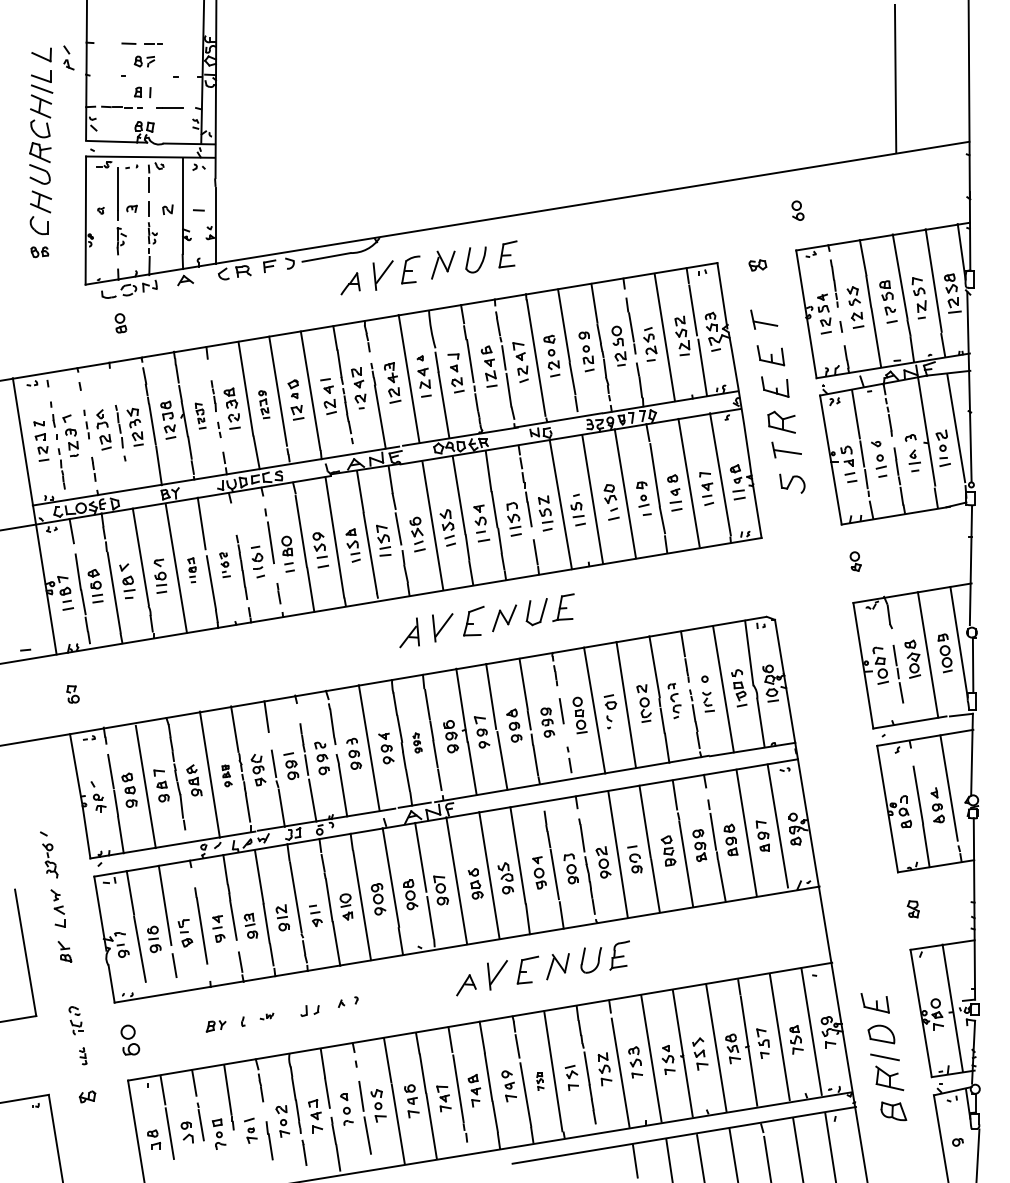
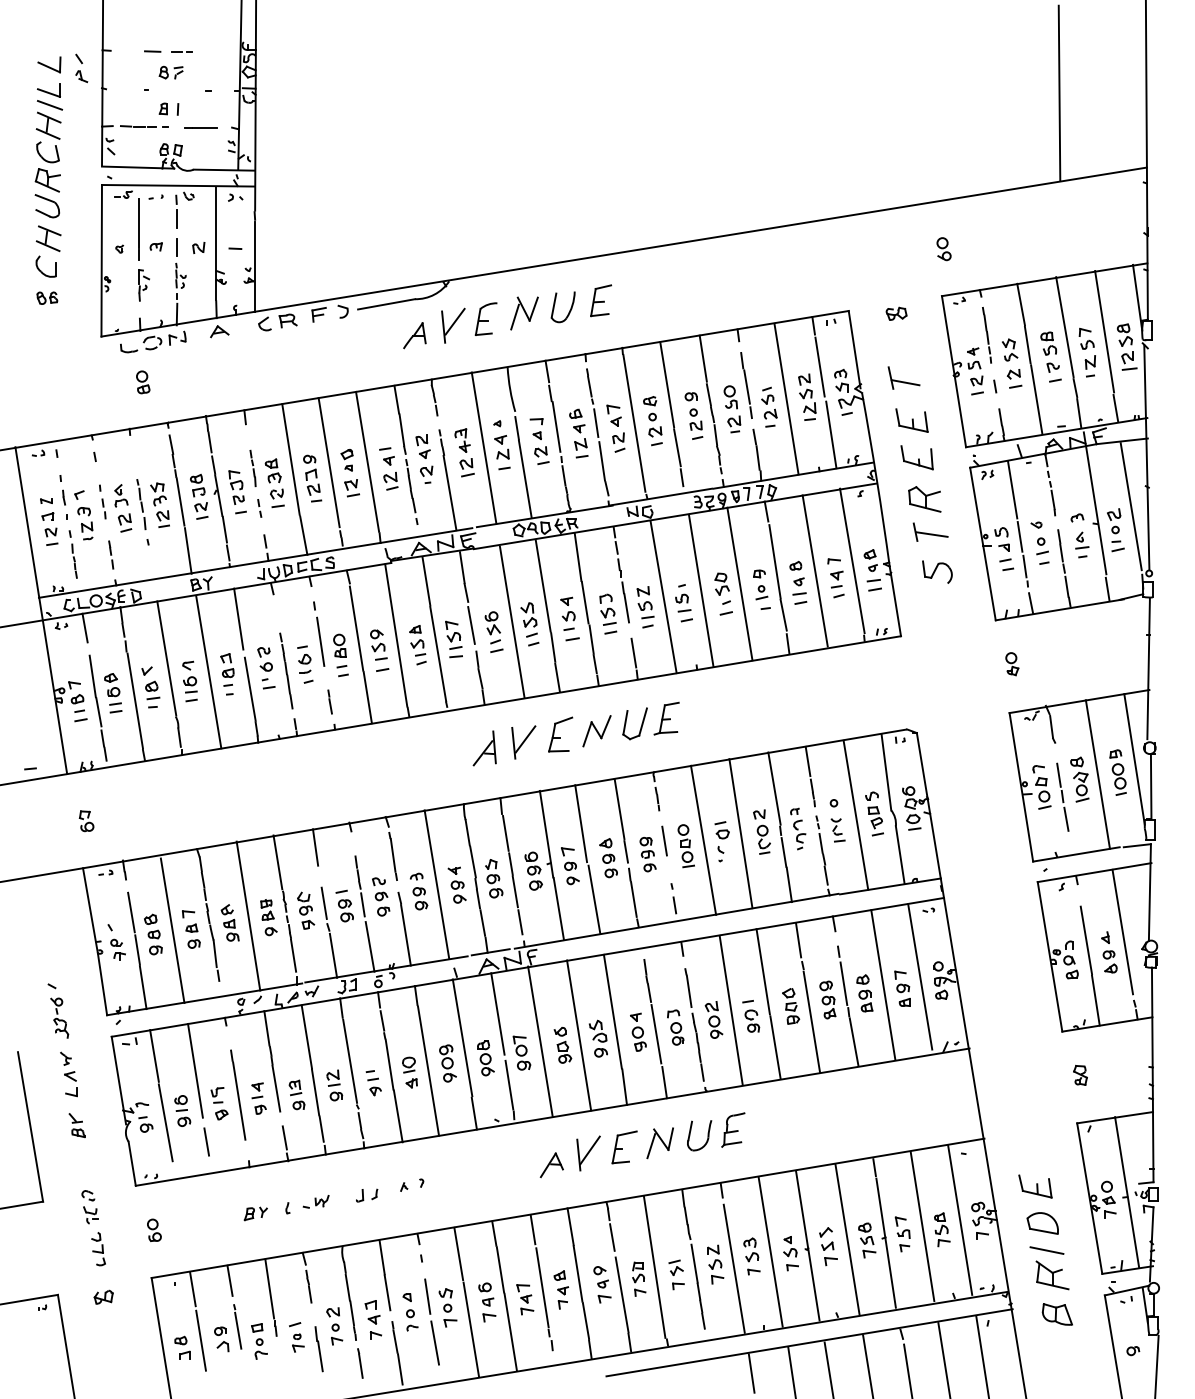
part: (264, 404) -> (313, 478), size x1.43
part: (200, 415) -> (237, 491), size x1.43
part: (224, 565) -> (265, 668), size x1.43
part: (191, 570) -> (226, 674), size x1.43
part: (417, 742) -> (494, 878), size x1.67
part: (226, 775) -> (268, 917), size x1.43
part: (266, 1016) -> (315, 1202), size x1.67
part: (130, 1040) -> (154, 1230), size x0.62
part: (83, 1055) -> (98, 1248), size x1.67
part: (540, 1081) -> (639, 1279), size x1.67

